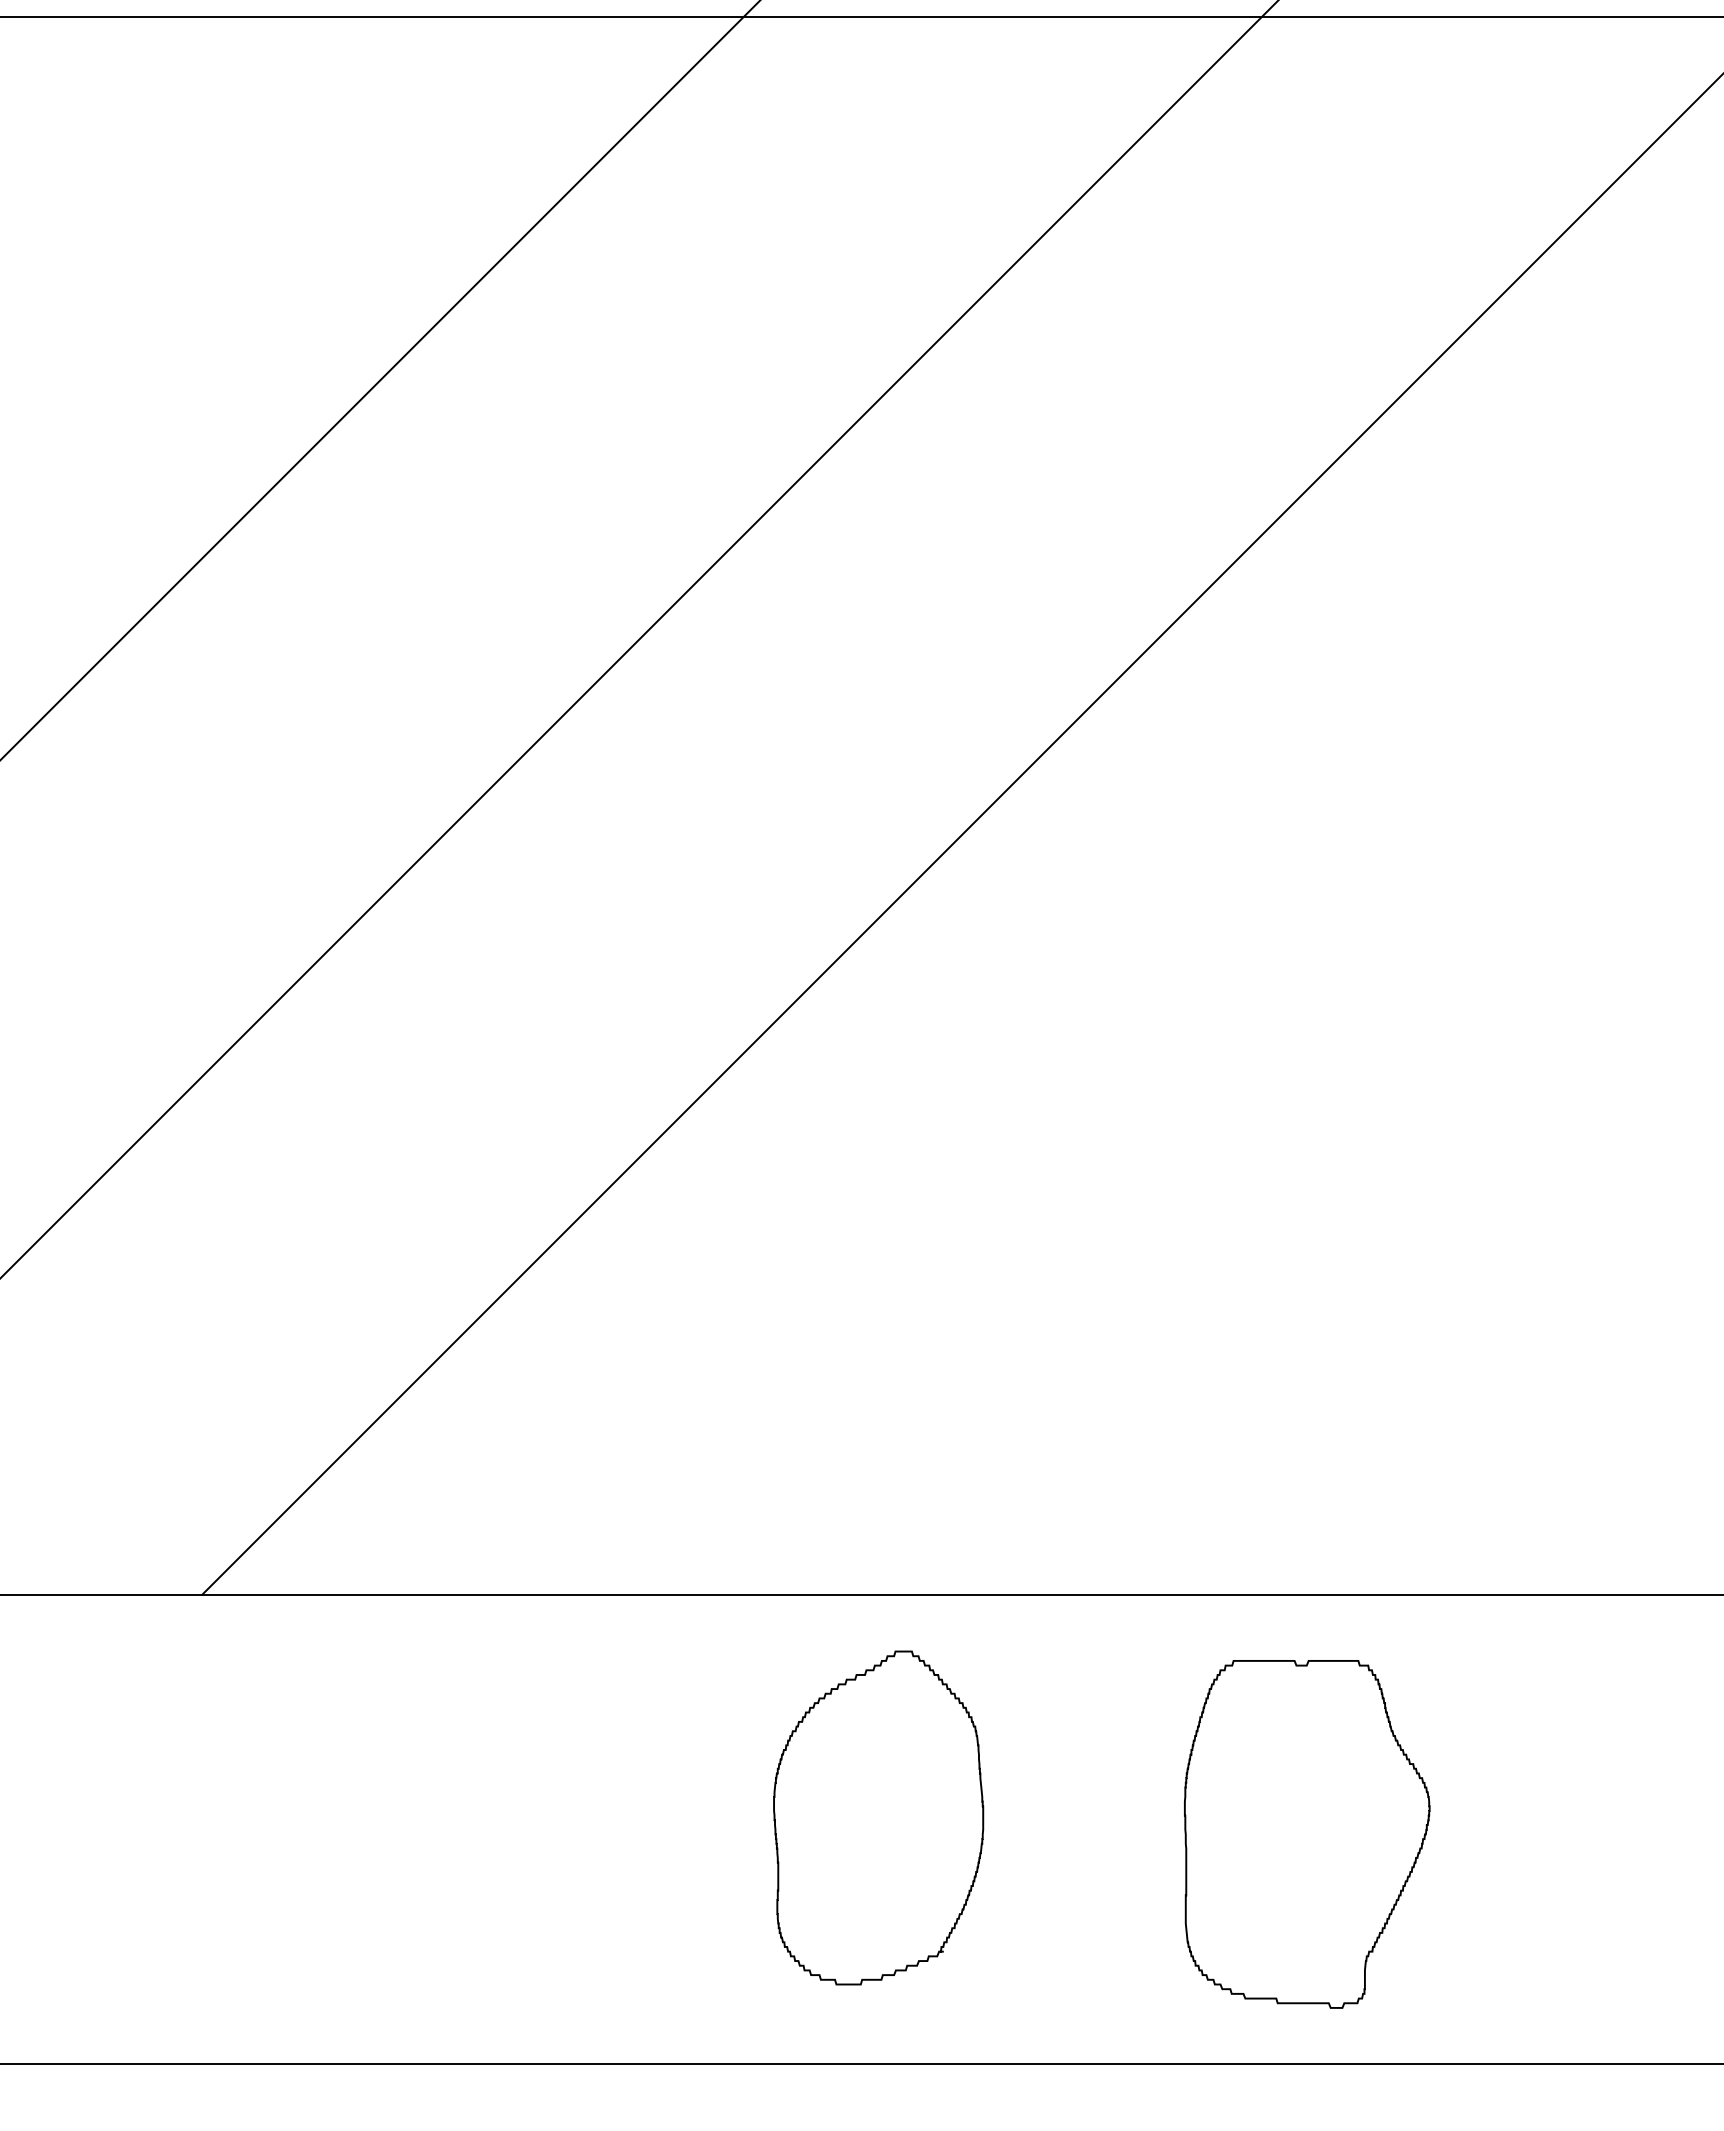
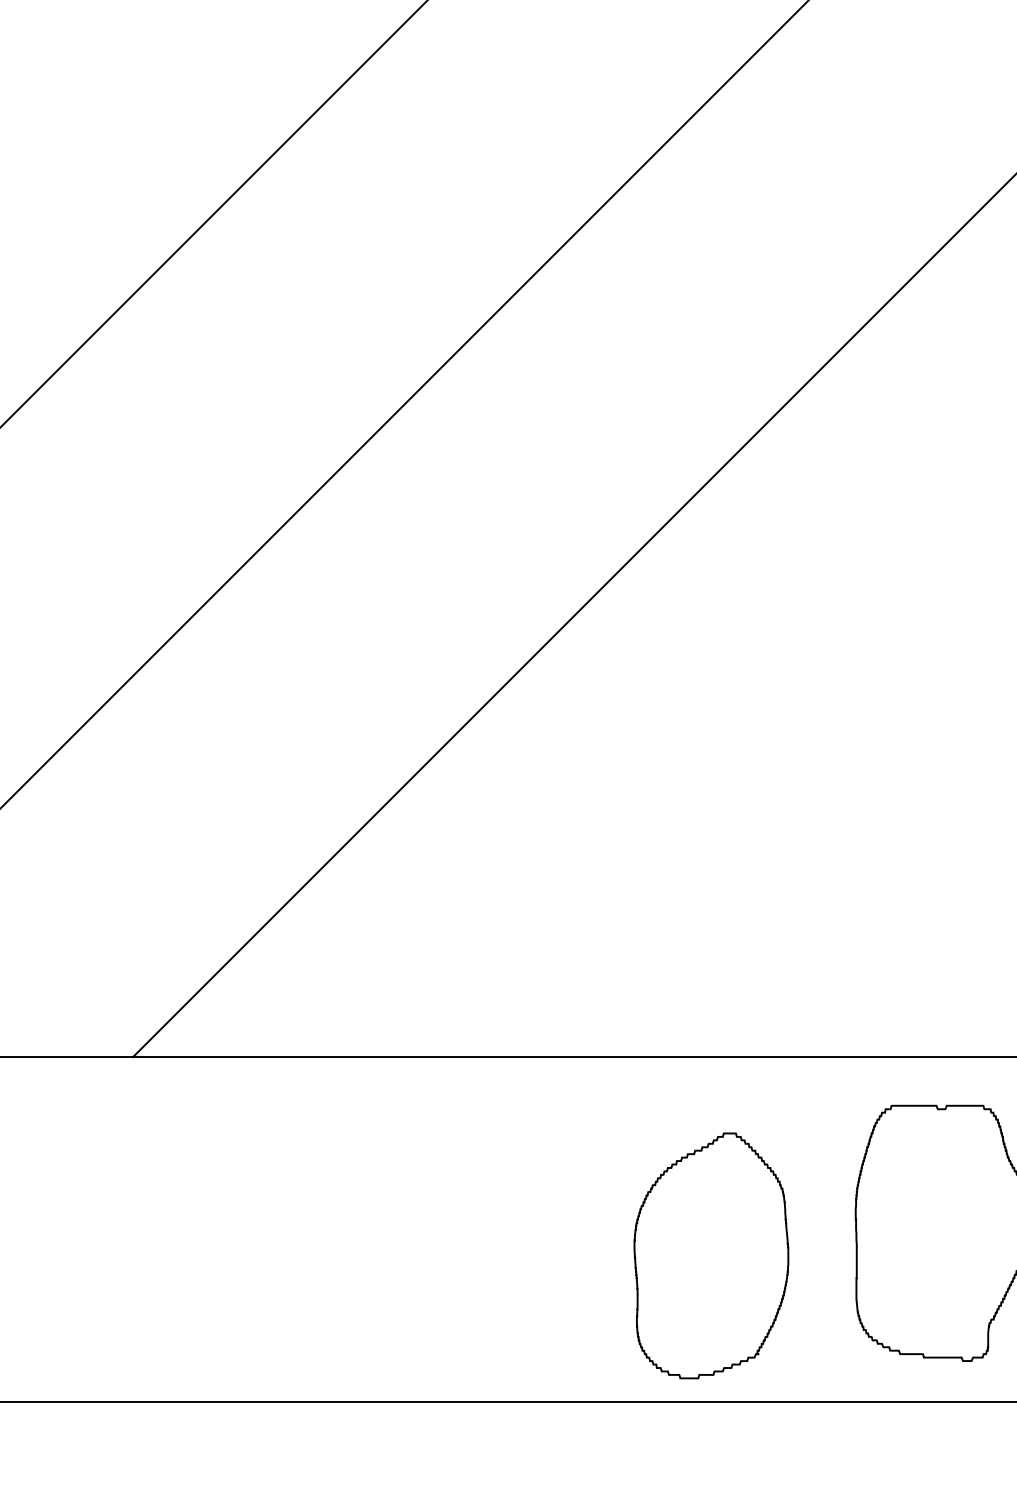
curve: (776, 1827) -> (636, 1262), moved

